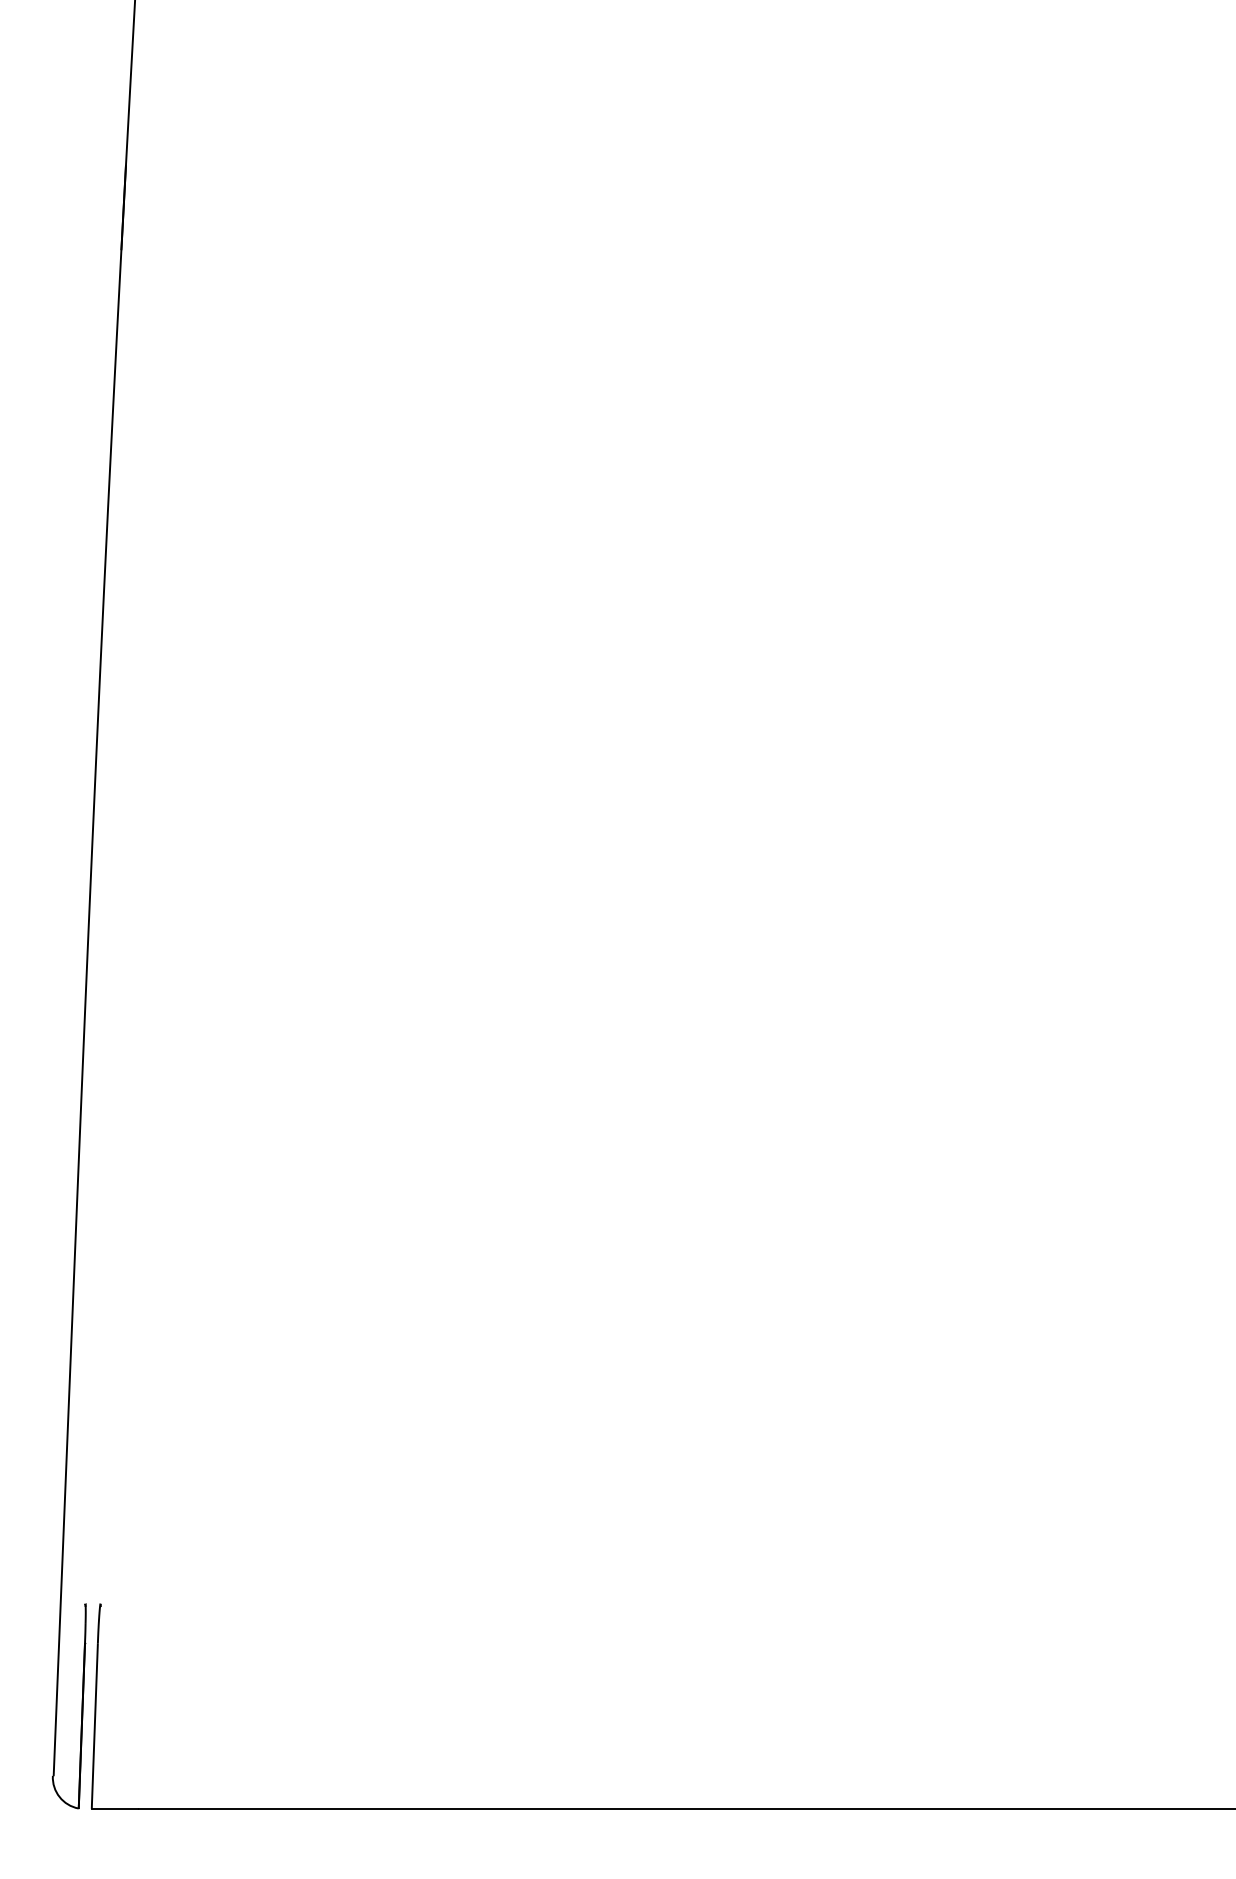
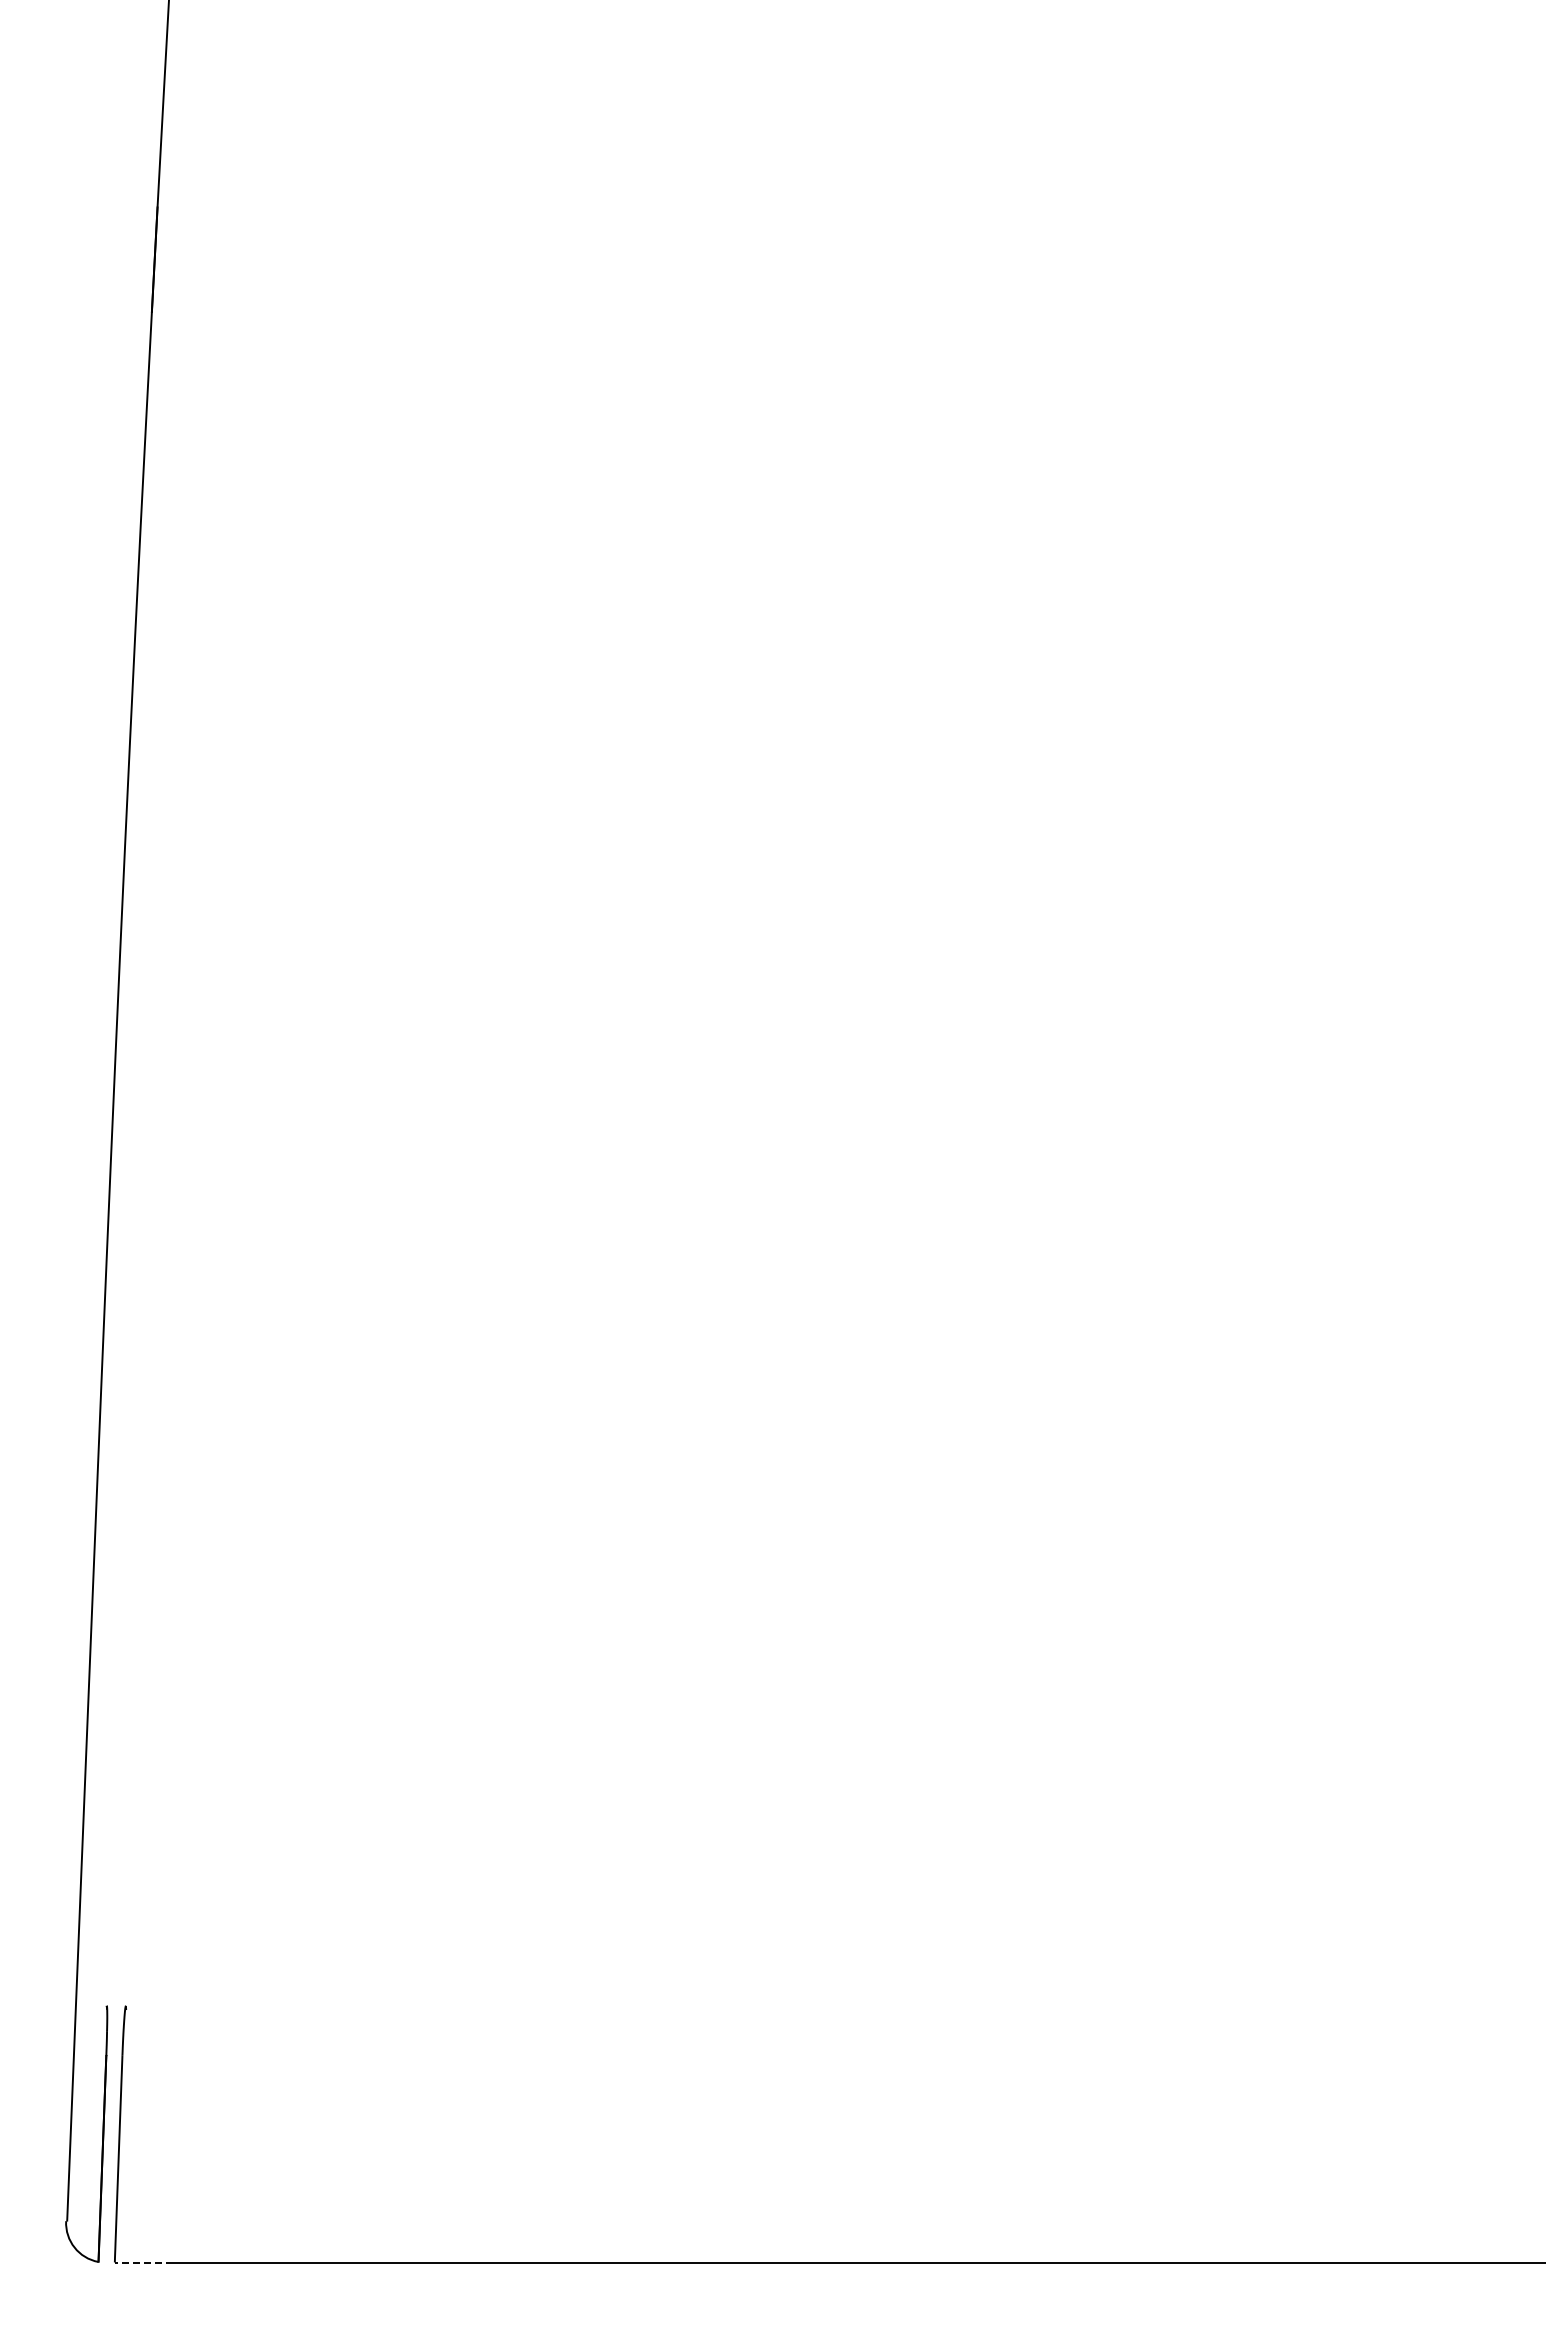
line: (114, 1808) -> (143, 2262), solid -> dashed

